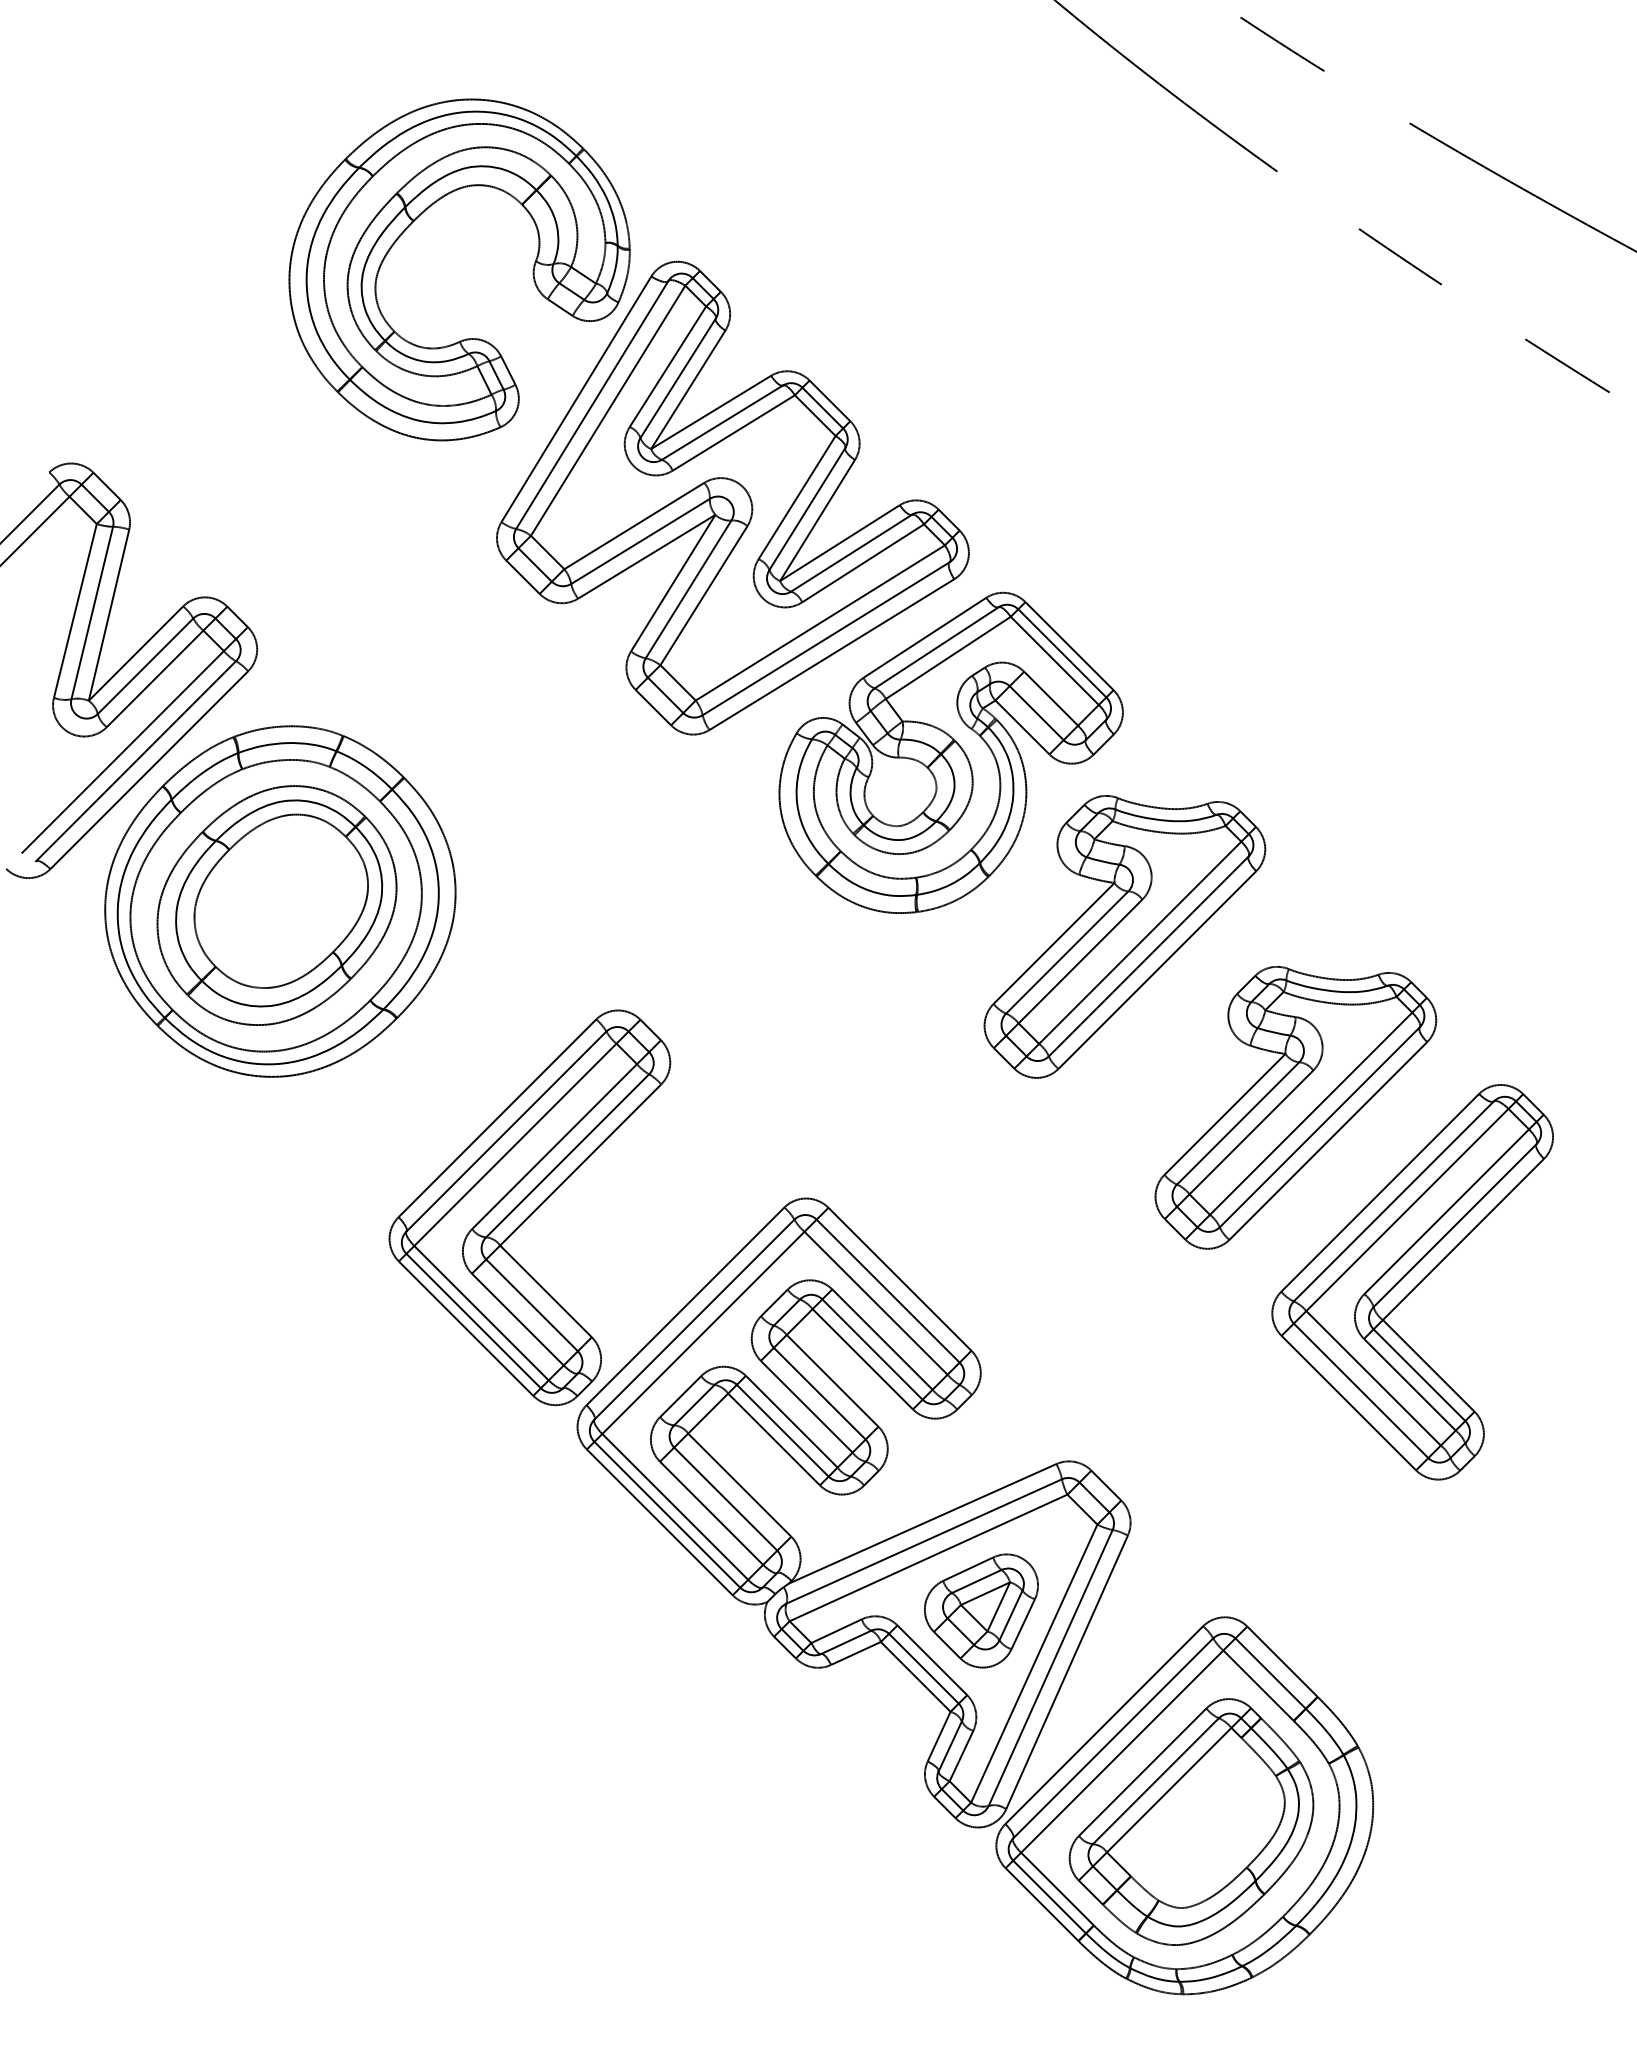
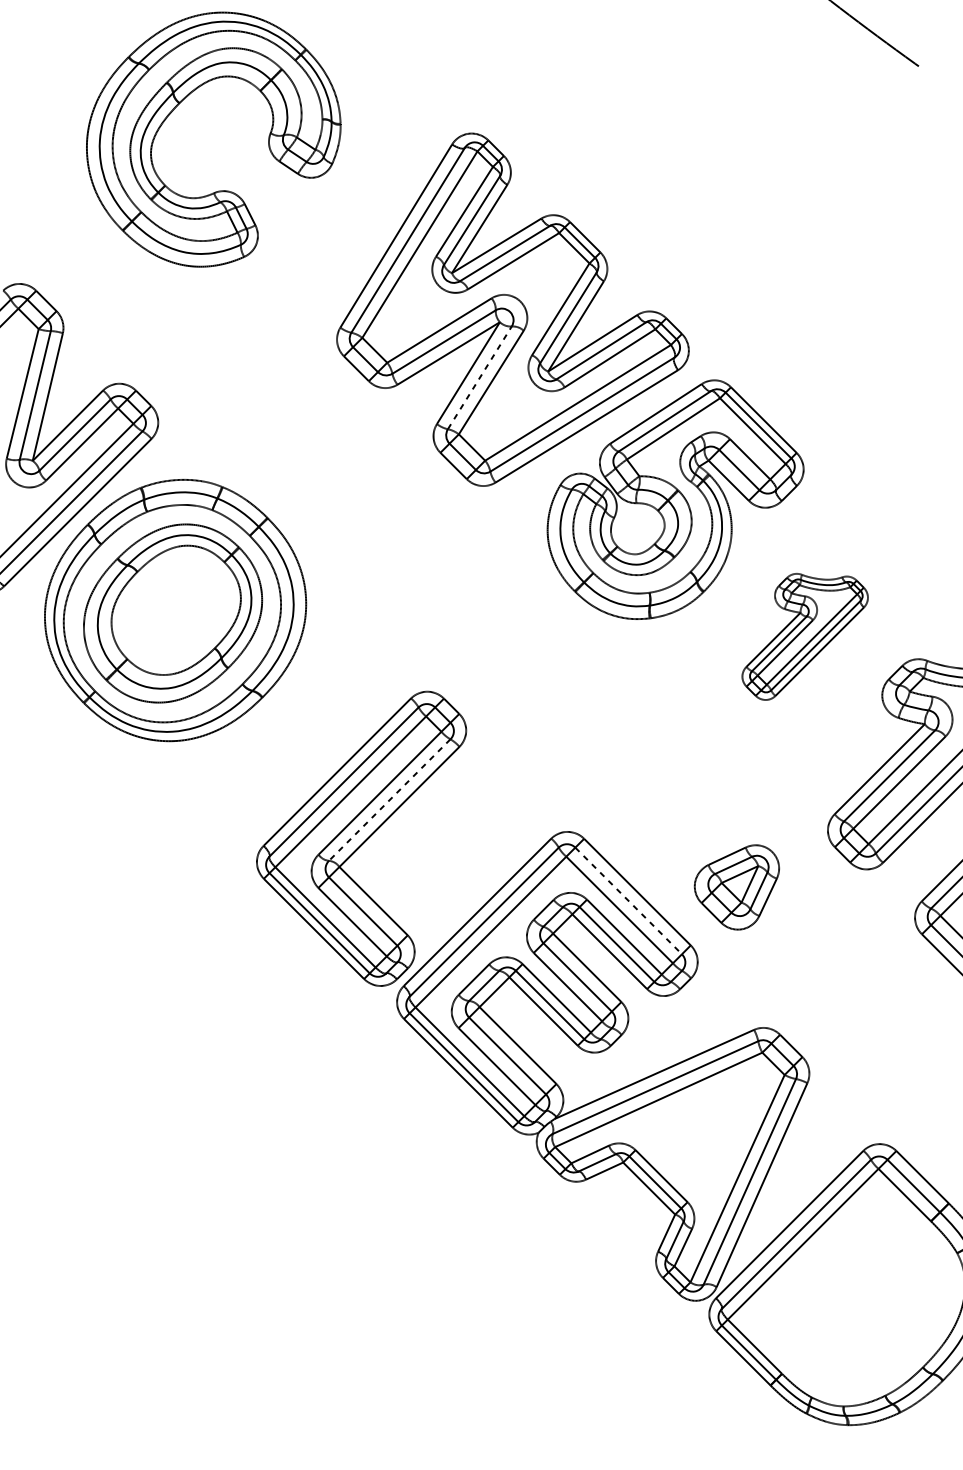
part: (413, 222) -> (179, 104), moved
line: (688, 589) -> (479, 377), solid -> dashed
part: (1124, 936) -> (804, 636), size x0.6
line: (567, 1156) -> (389, 800), solid -> dashed
line: (888, 1291) -> (628, 901), solid -> dashed
part: (981, 1610) -> (737, 887), moved
part: (1191, 1821) -> (854, 1296), removed

